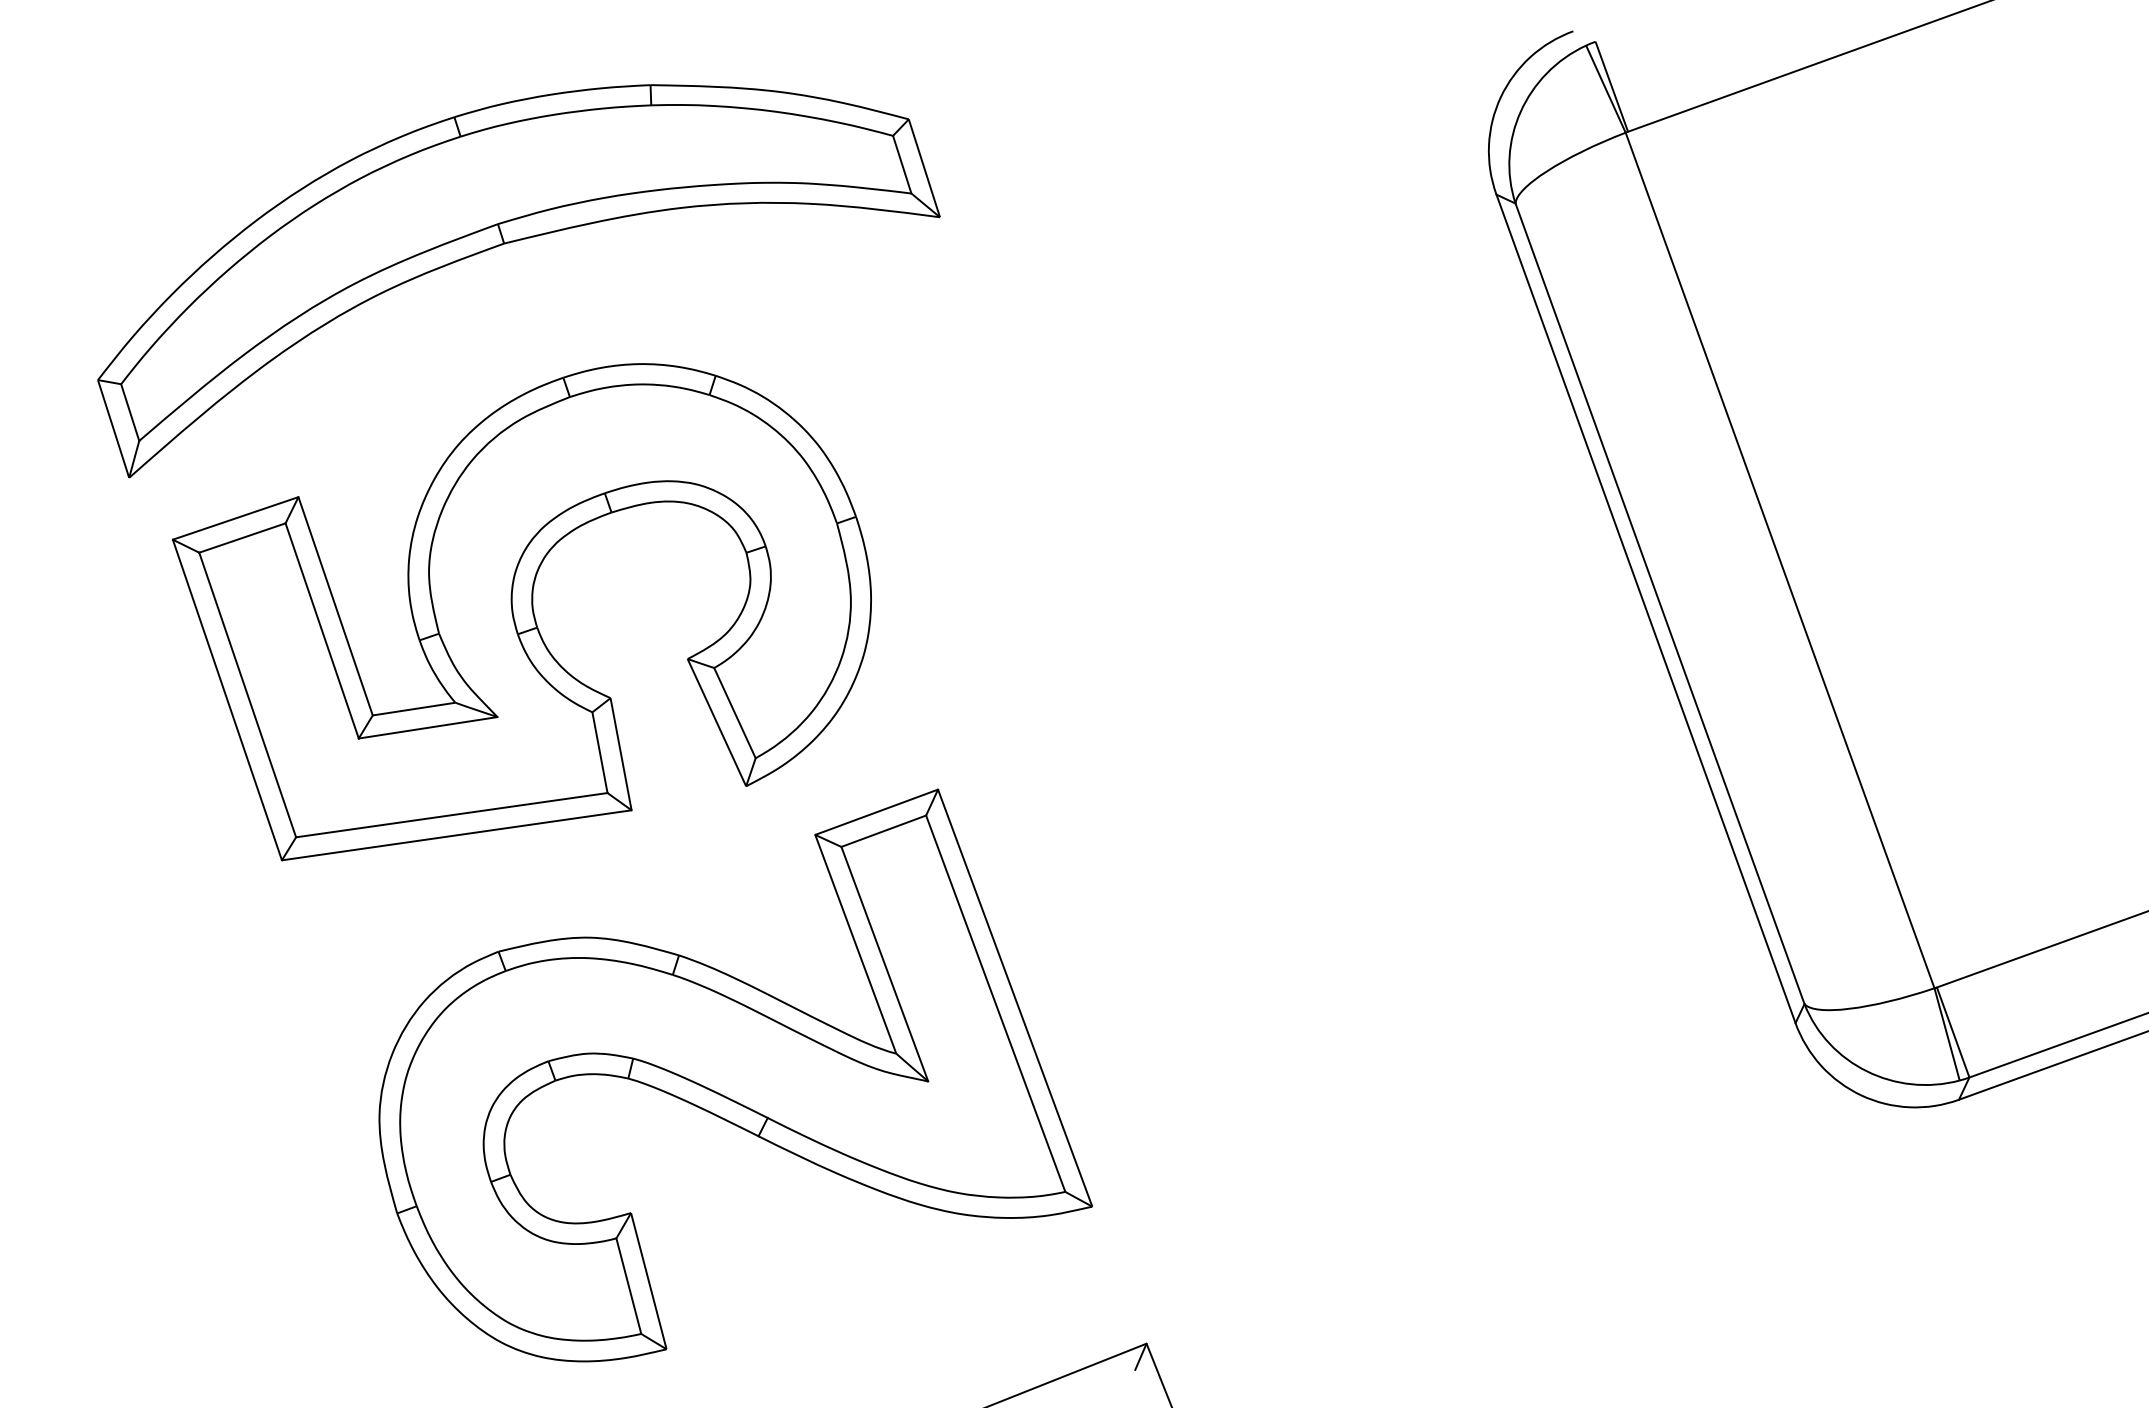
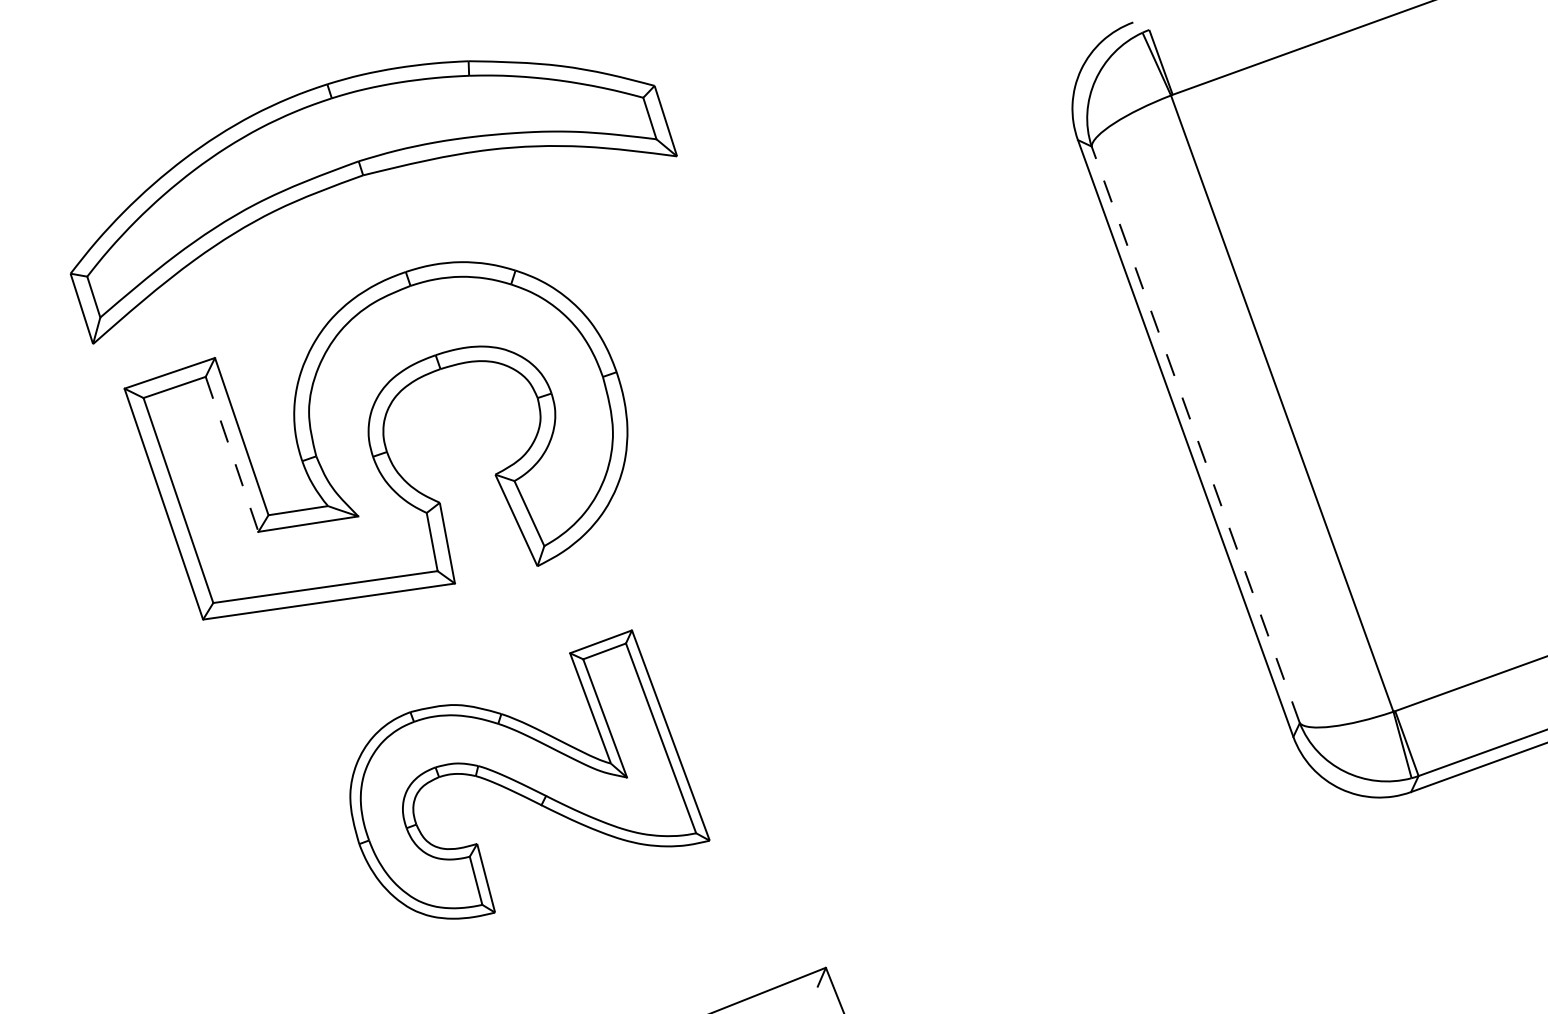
line: (1659, 603) -> (1195, 434), solid -> dashed
line: (322, 631) -> (232, 454), solid -> dashed
part: (735, 1075) -> (529, 774), size x0.7

